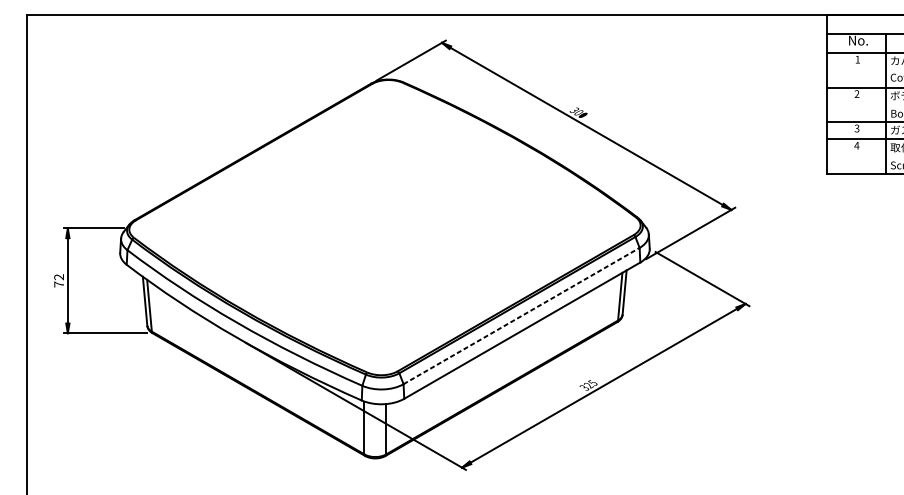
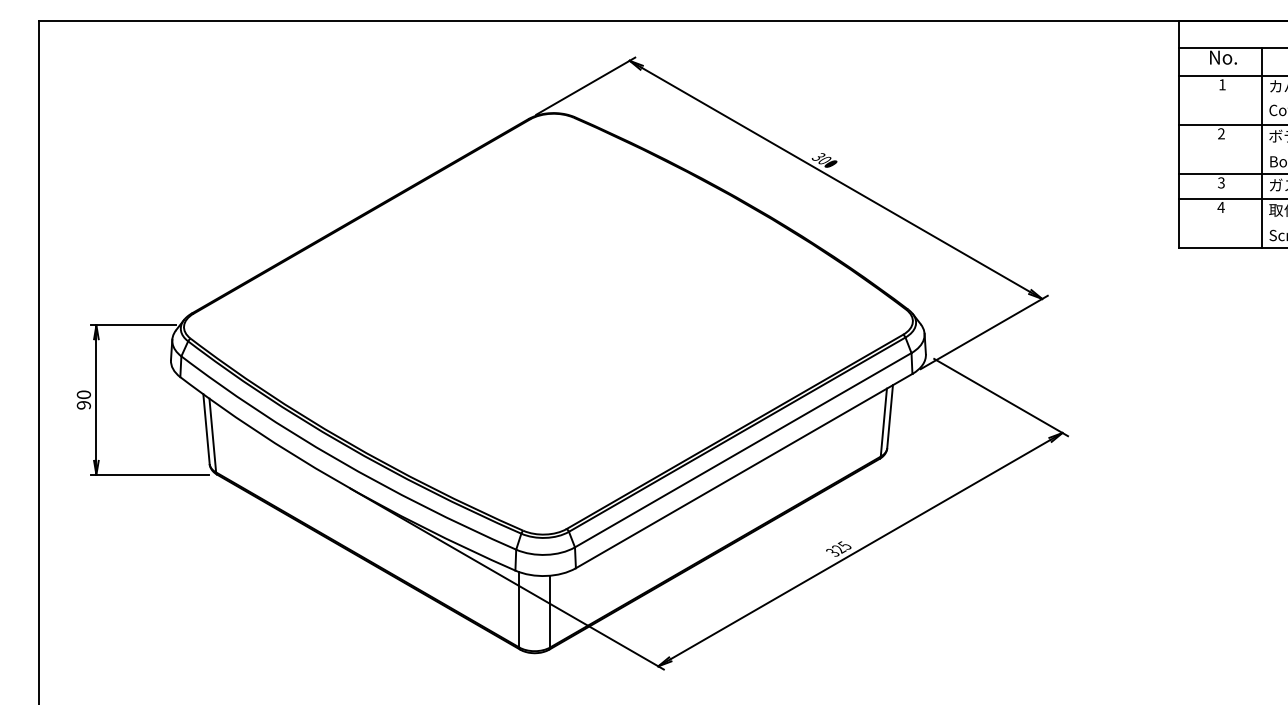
text: (58, 280) -> (83, 399), 72 -> 90
line: (521, 315) -> (743, 449), dashed -> solid

